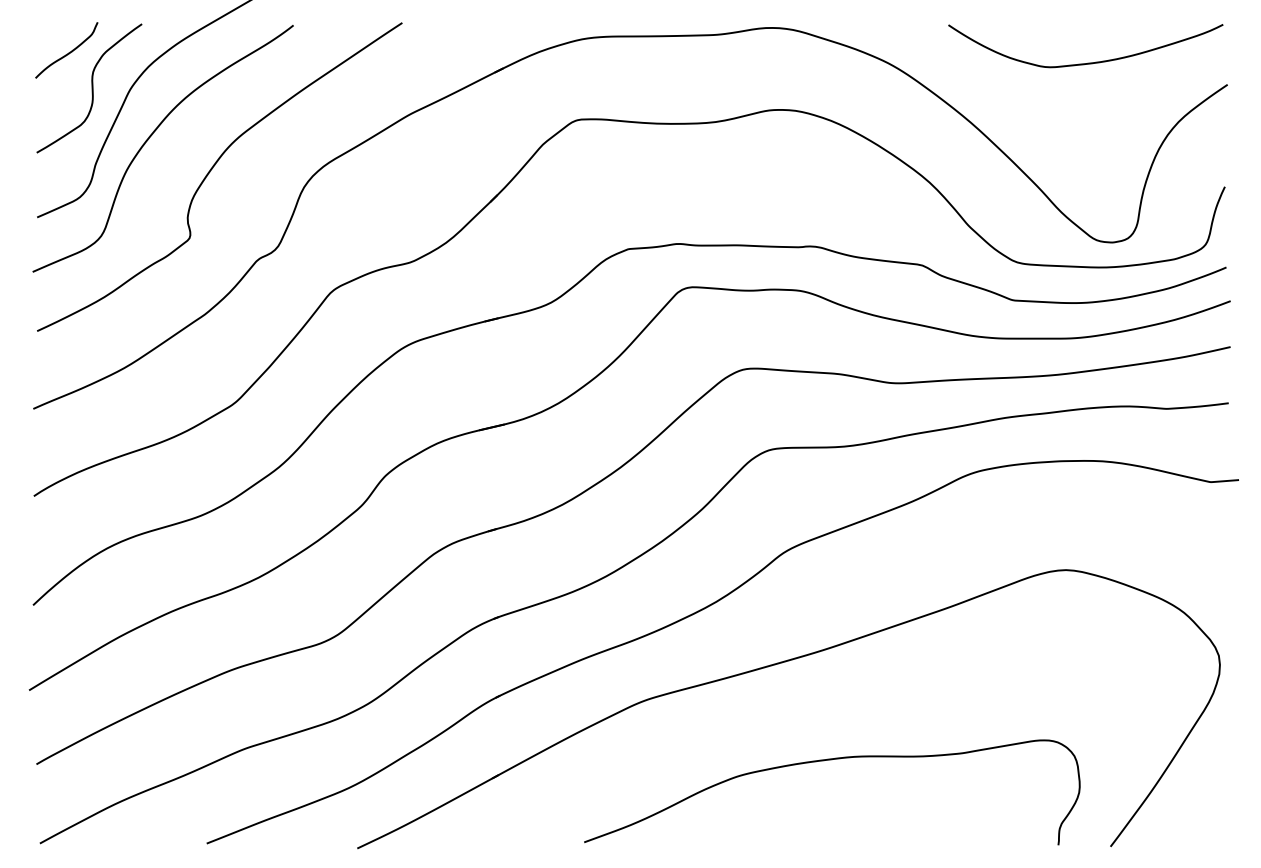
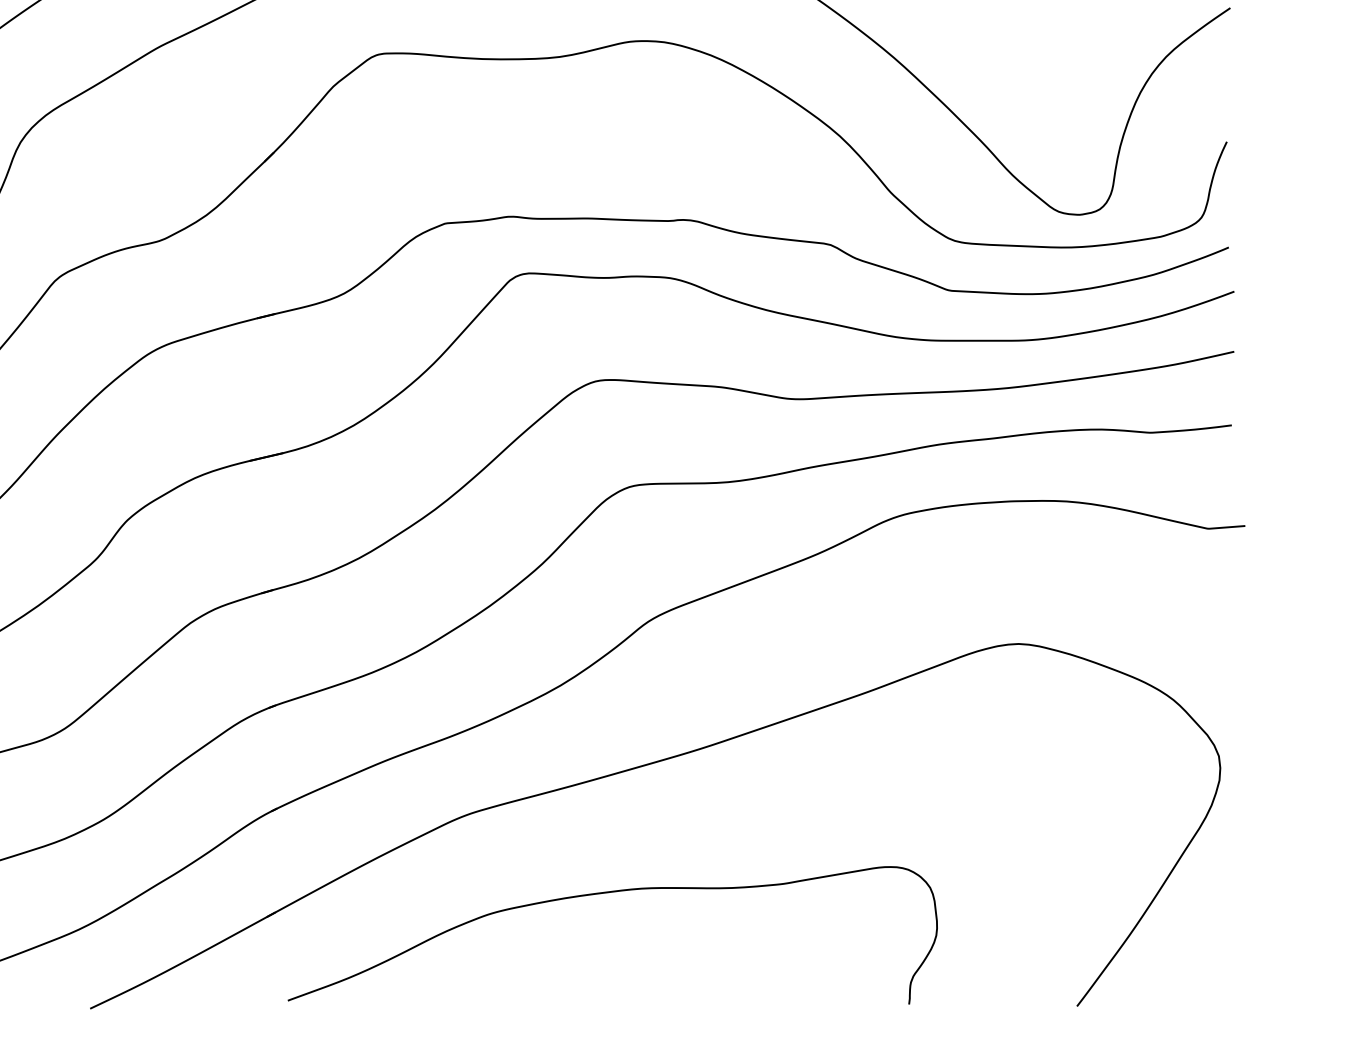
curve: (831, 760) -> (611, 893), moved

